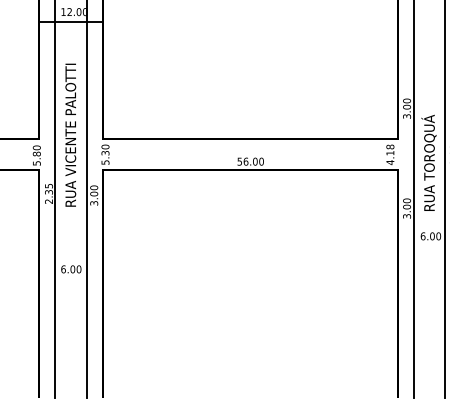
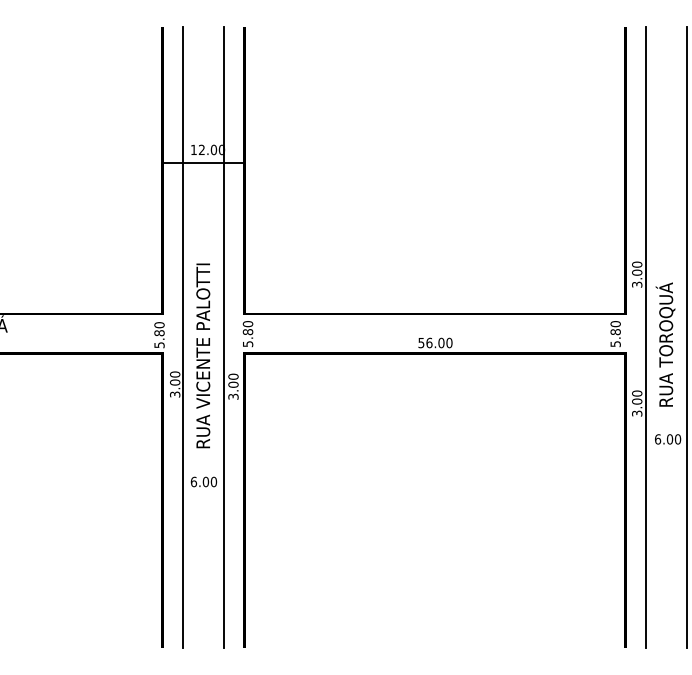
text: (70, 134) -> (203, 355), moved
text: (105, 153) -> (248, 332), 5.30 -> 5.80
text: (390, 155) -> (615, 334), 4.18 -> 5.80
text: (49, 193) -> (175, 384), 2.35 -> 3.00

